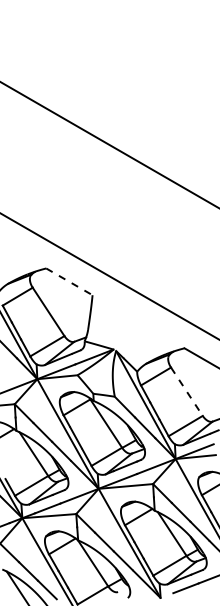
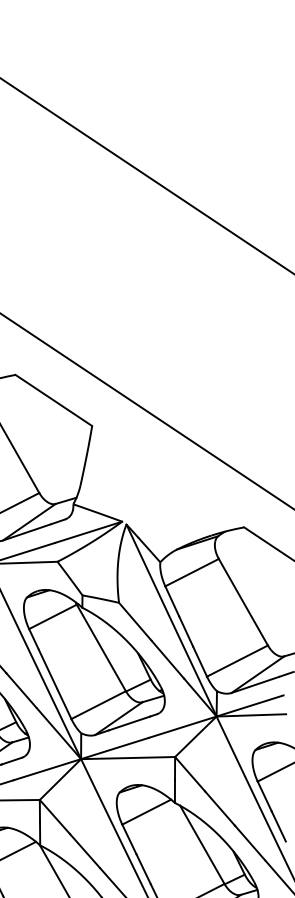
line: (69, 281) -> (54, 399), dashed -> solid
line: (186, 391) -> (242, 601), dashed -> solid

